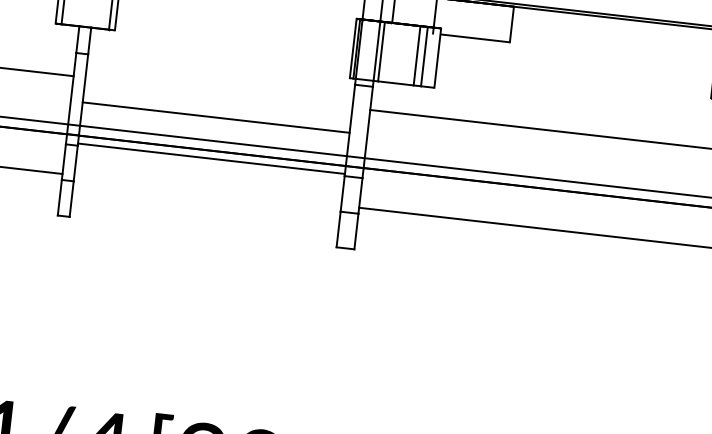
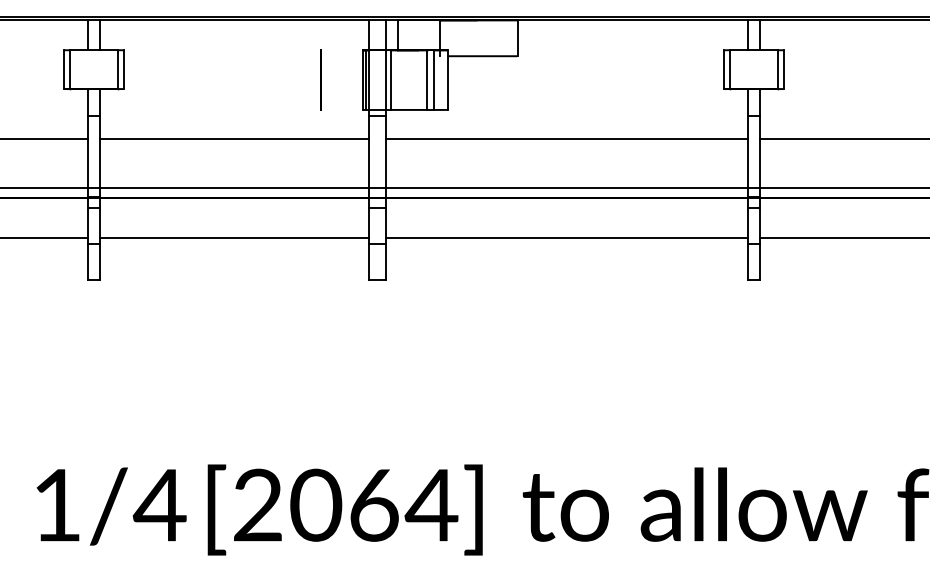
line: (311, 43) -> (320, 79), added
line: (215, 117) -> (233, 139), moved
line: (210, 158) -> (233, 237), moved

